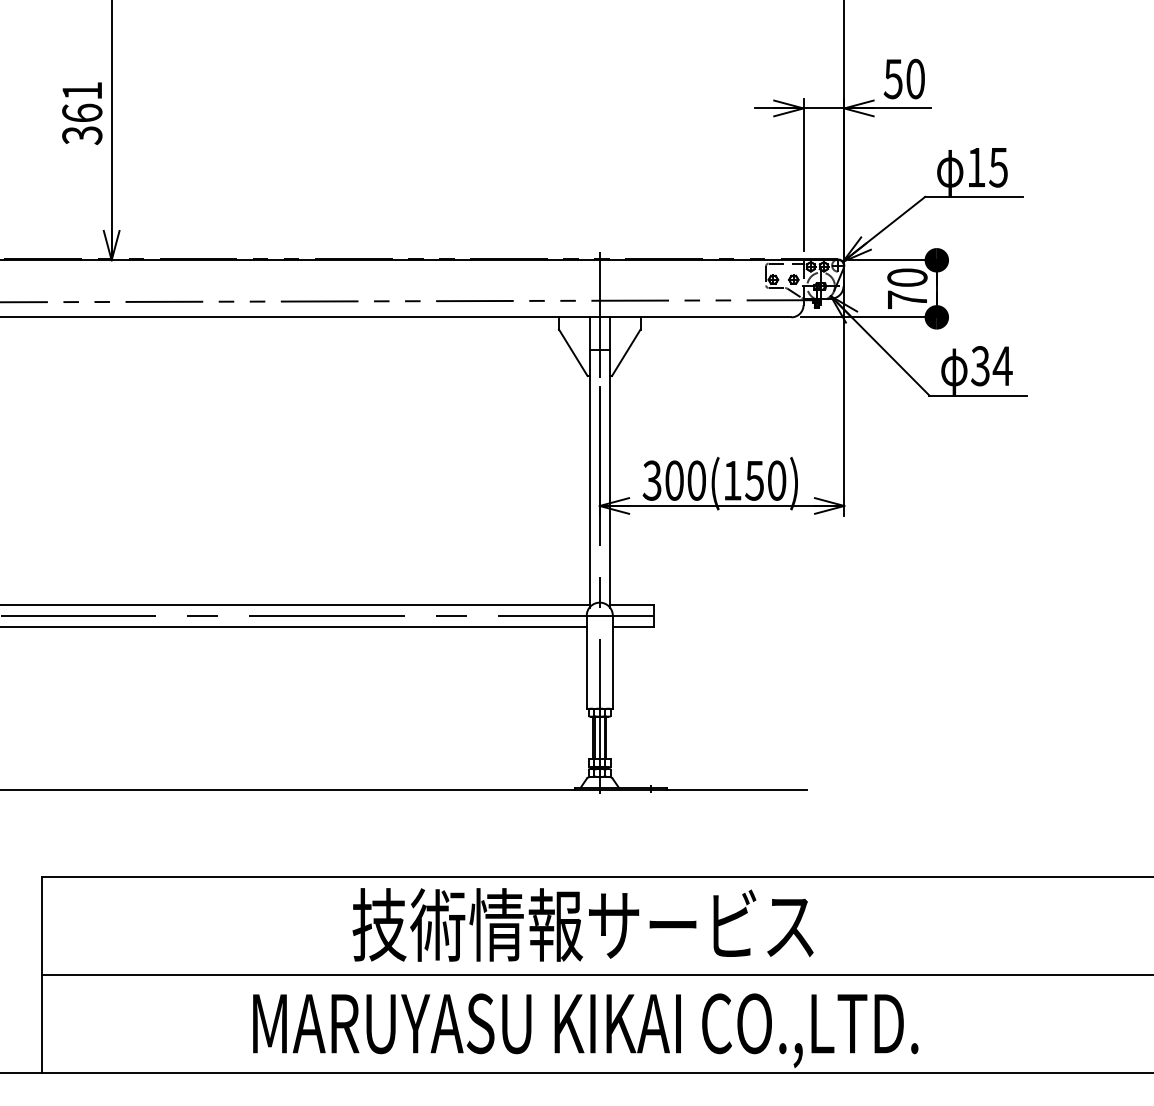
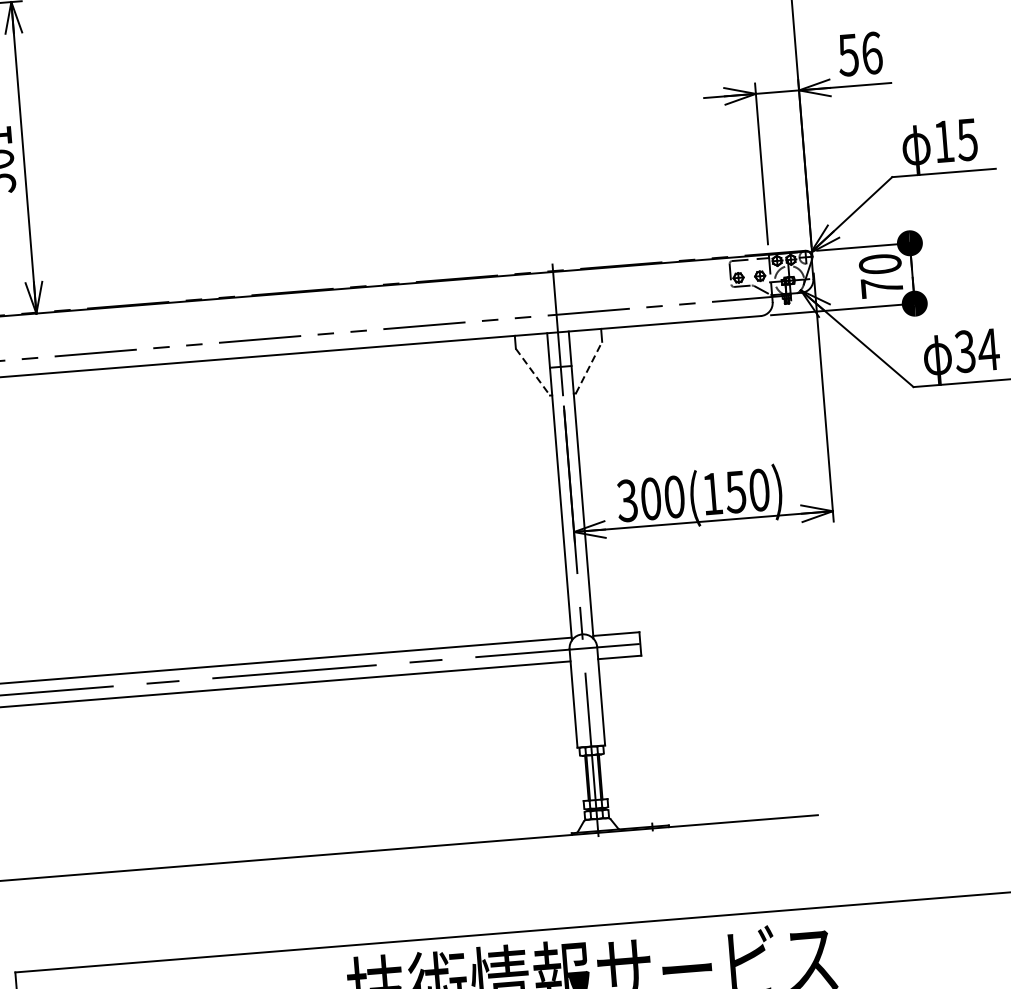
text: (915, 78) -> (871, 52), 50 -> 56
line: (626, 352) -> (589, 367), solid -> dashed
line: (573, 353) -> (533, 372), solid -> dashed

